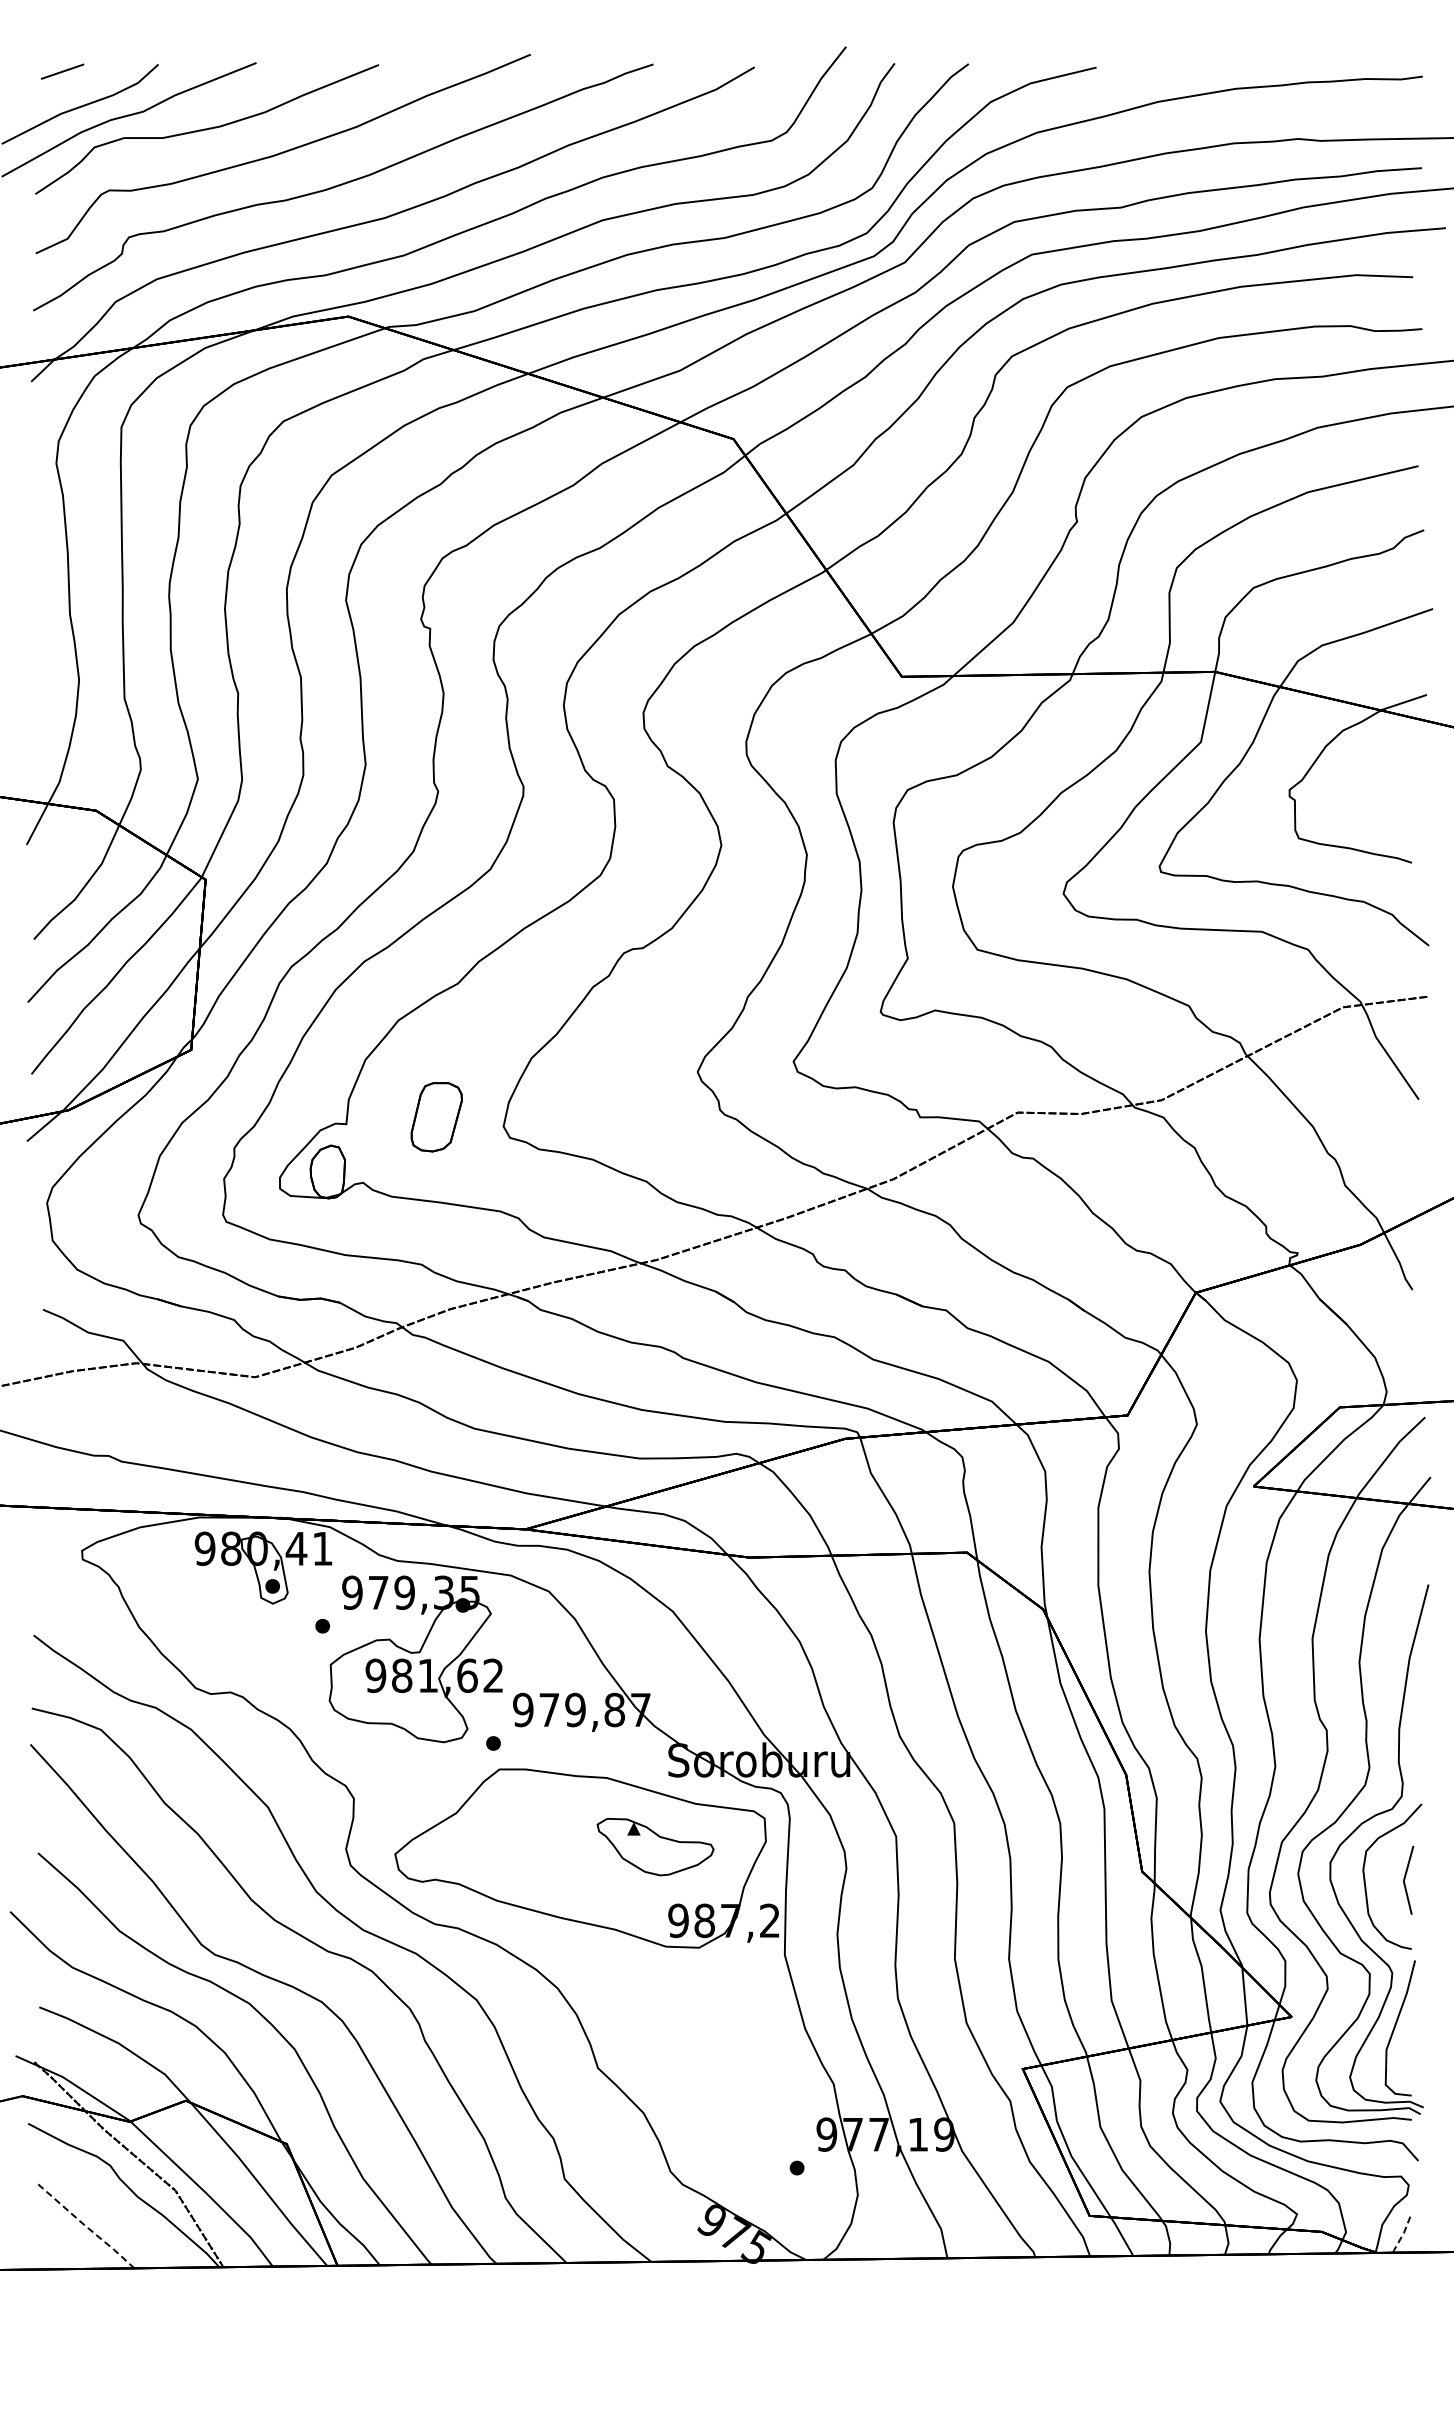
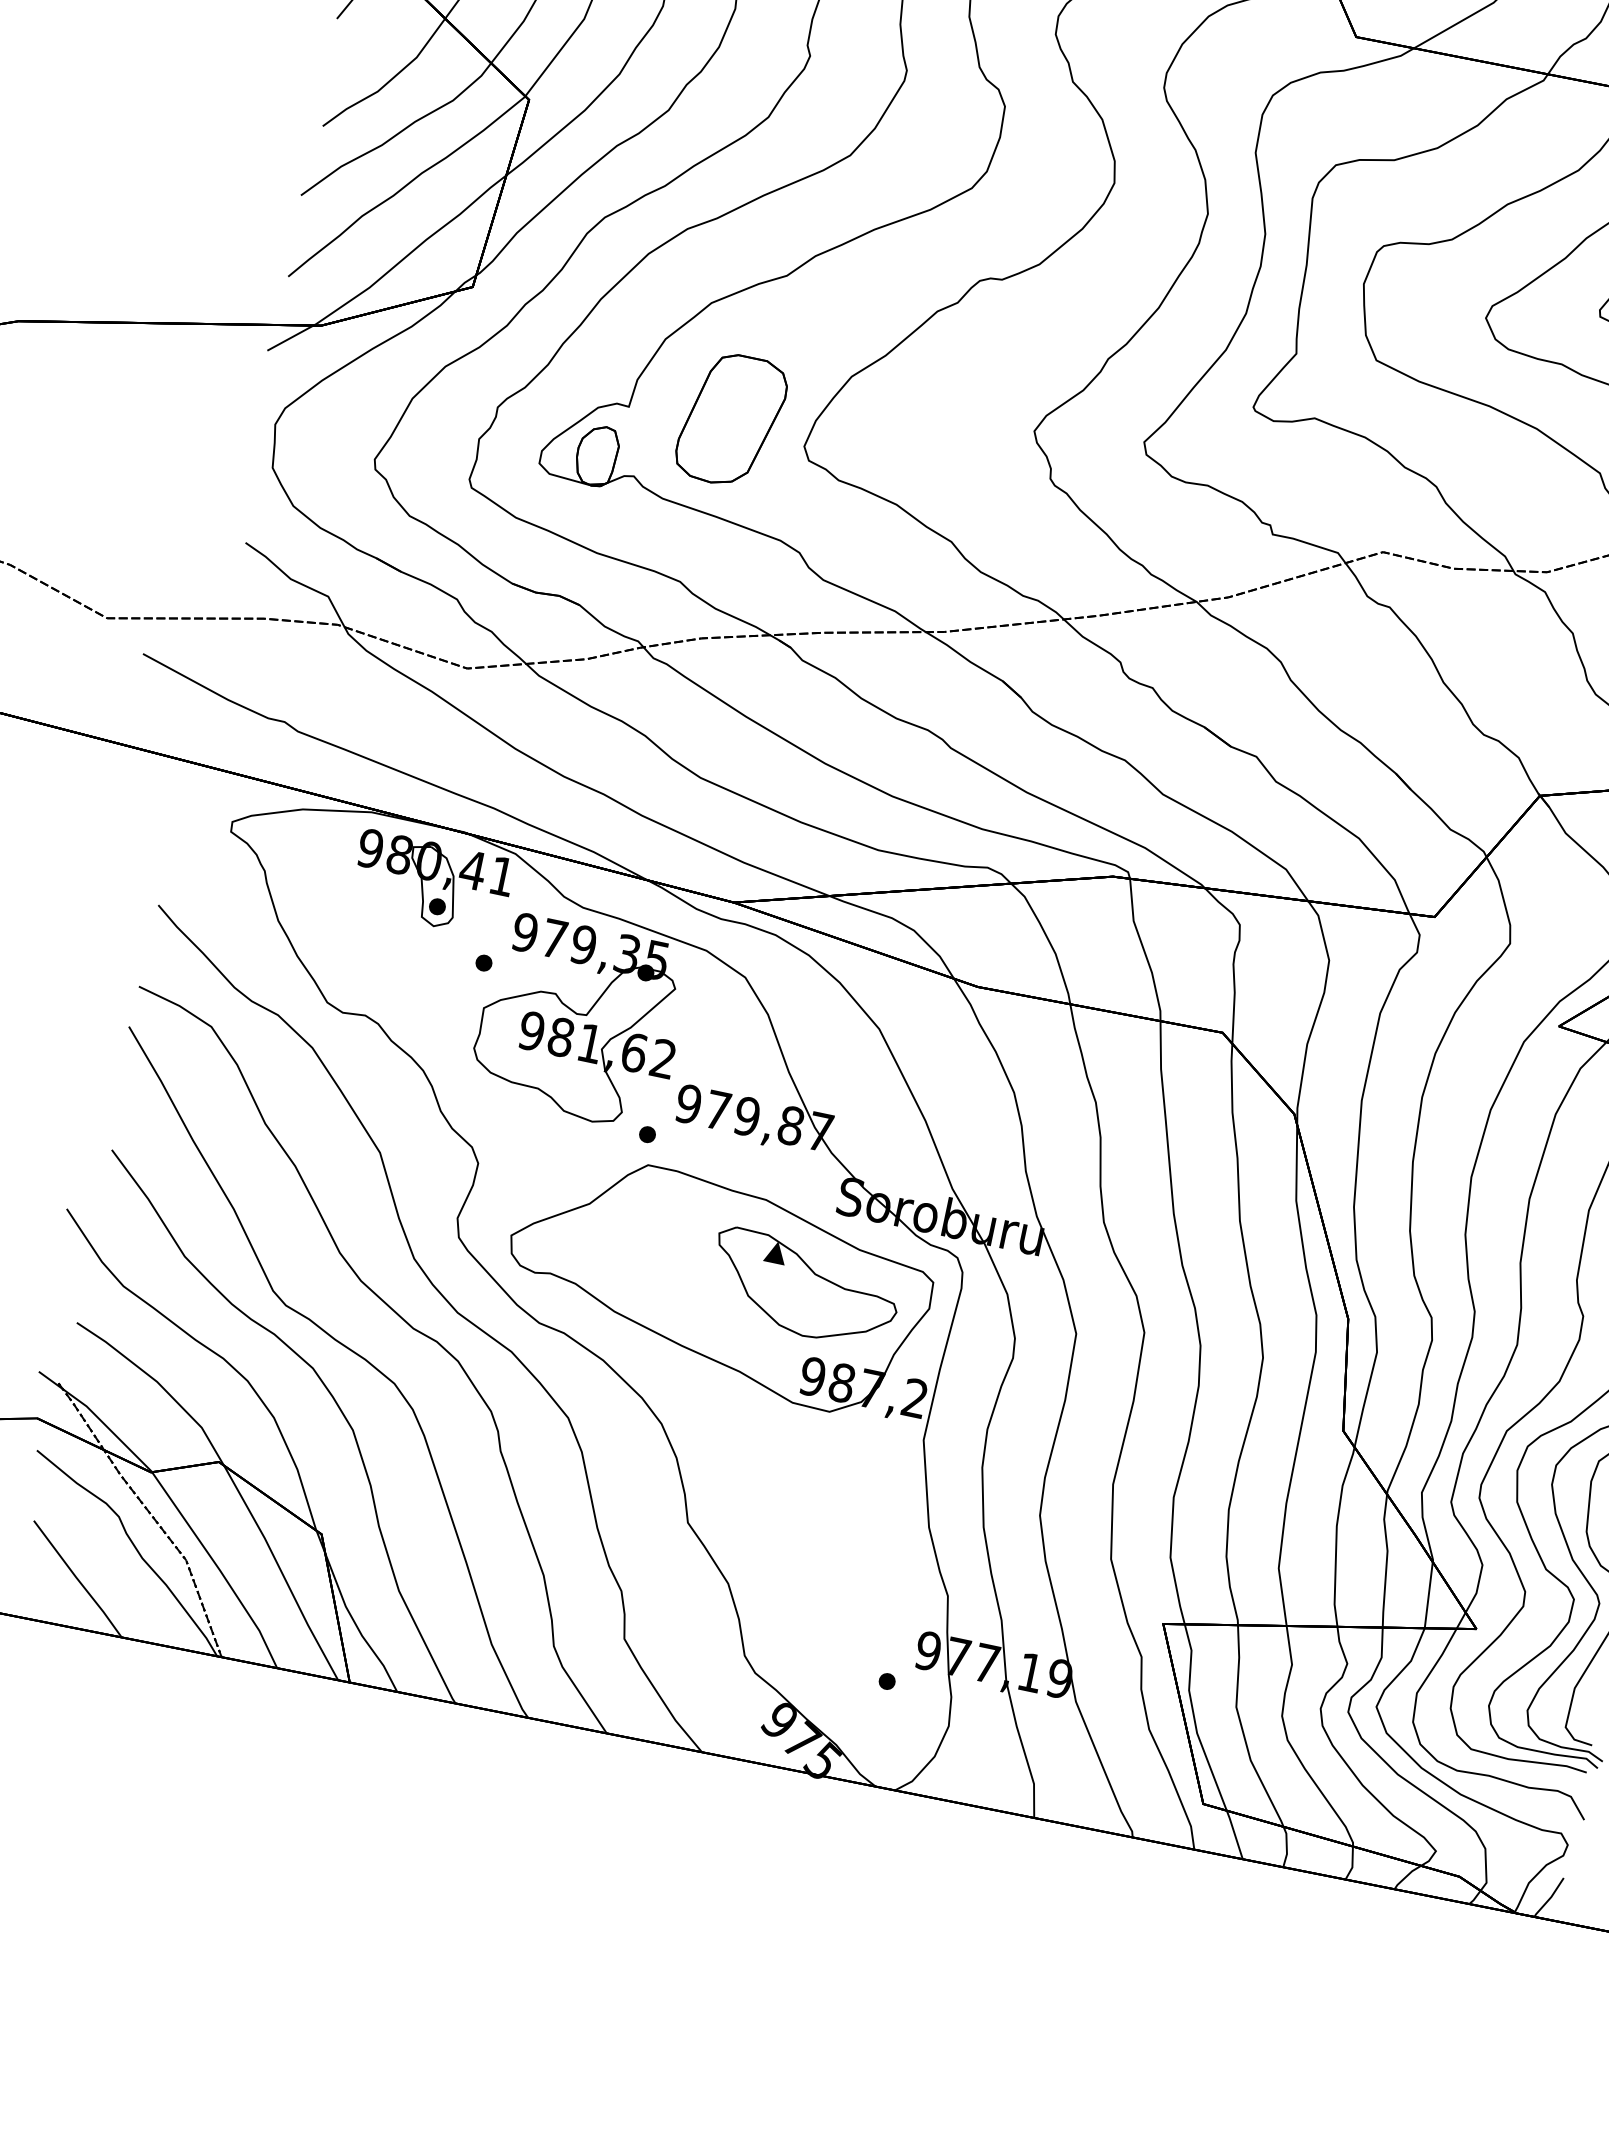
part: (436, 1117) -> (731, 420), size x1.67
part: (655, 1846) -> (804, 1288), size x1.43
line: (86, 2227) -> (77, 1580), dashed -> solid
line: (1403, 2234) -> (1550, 1898), dashed -> solid

